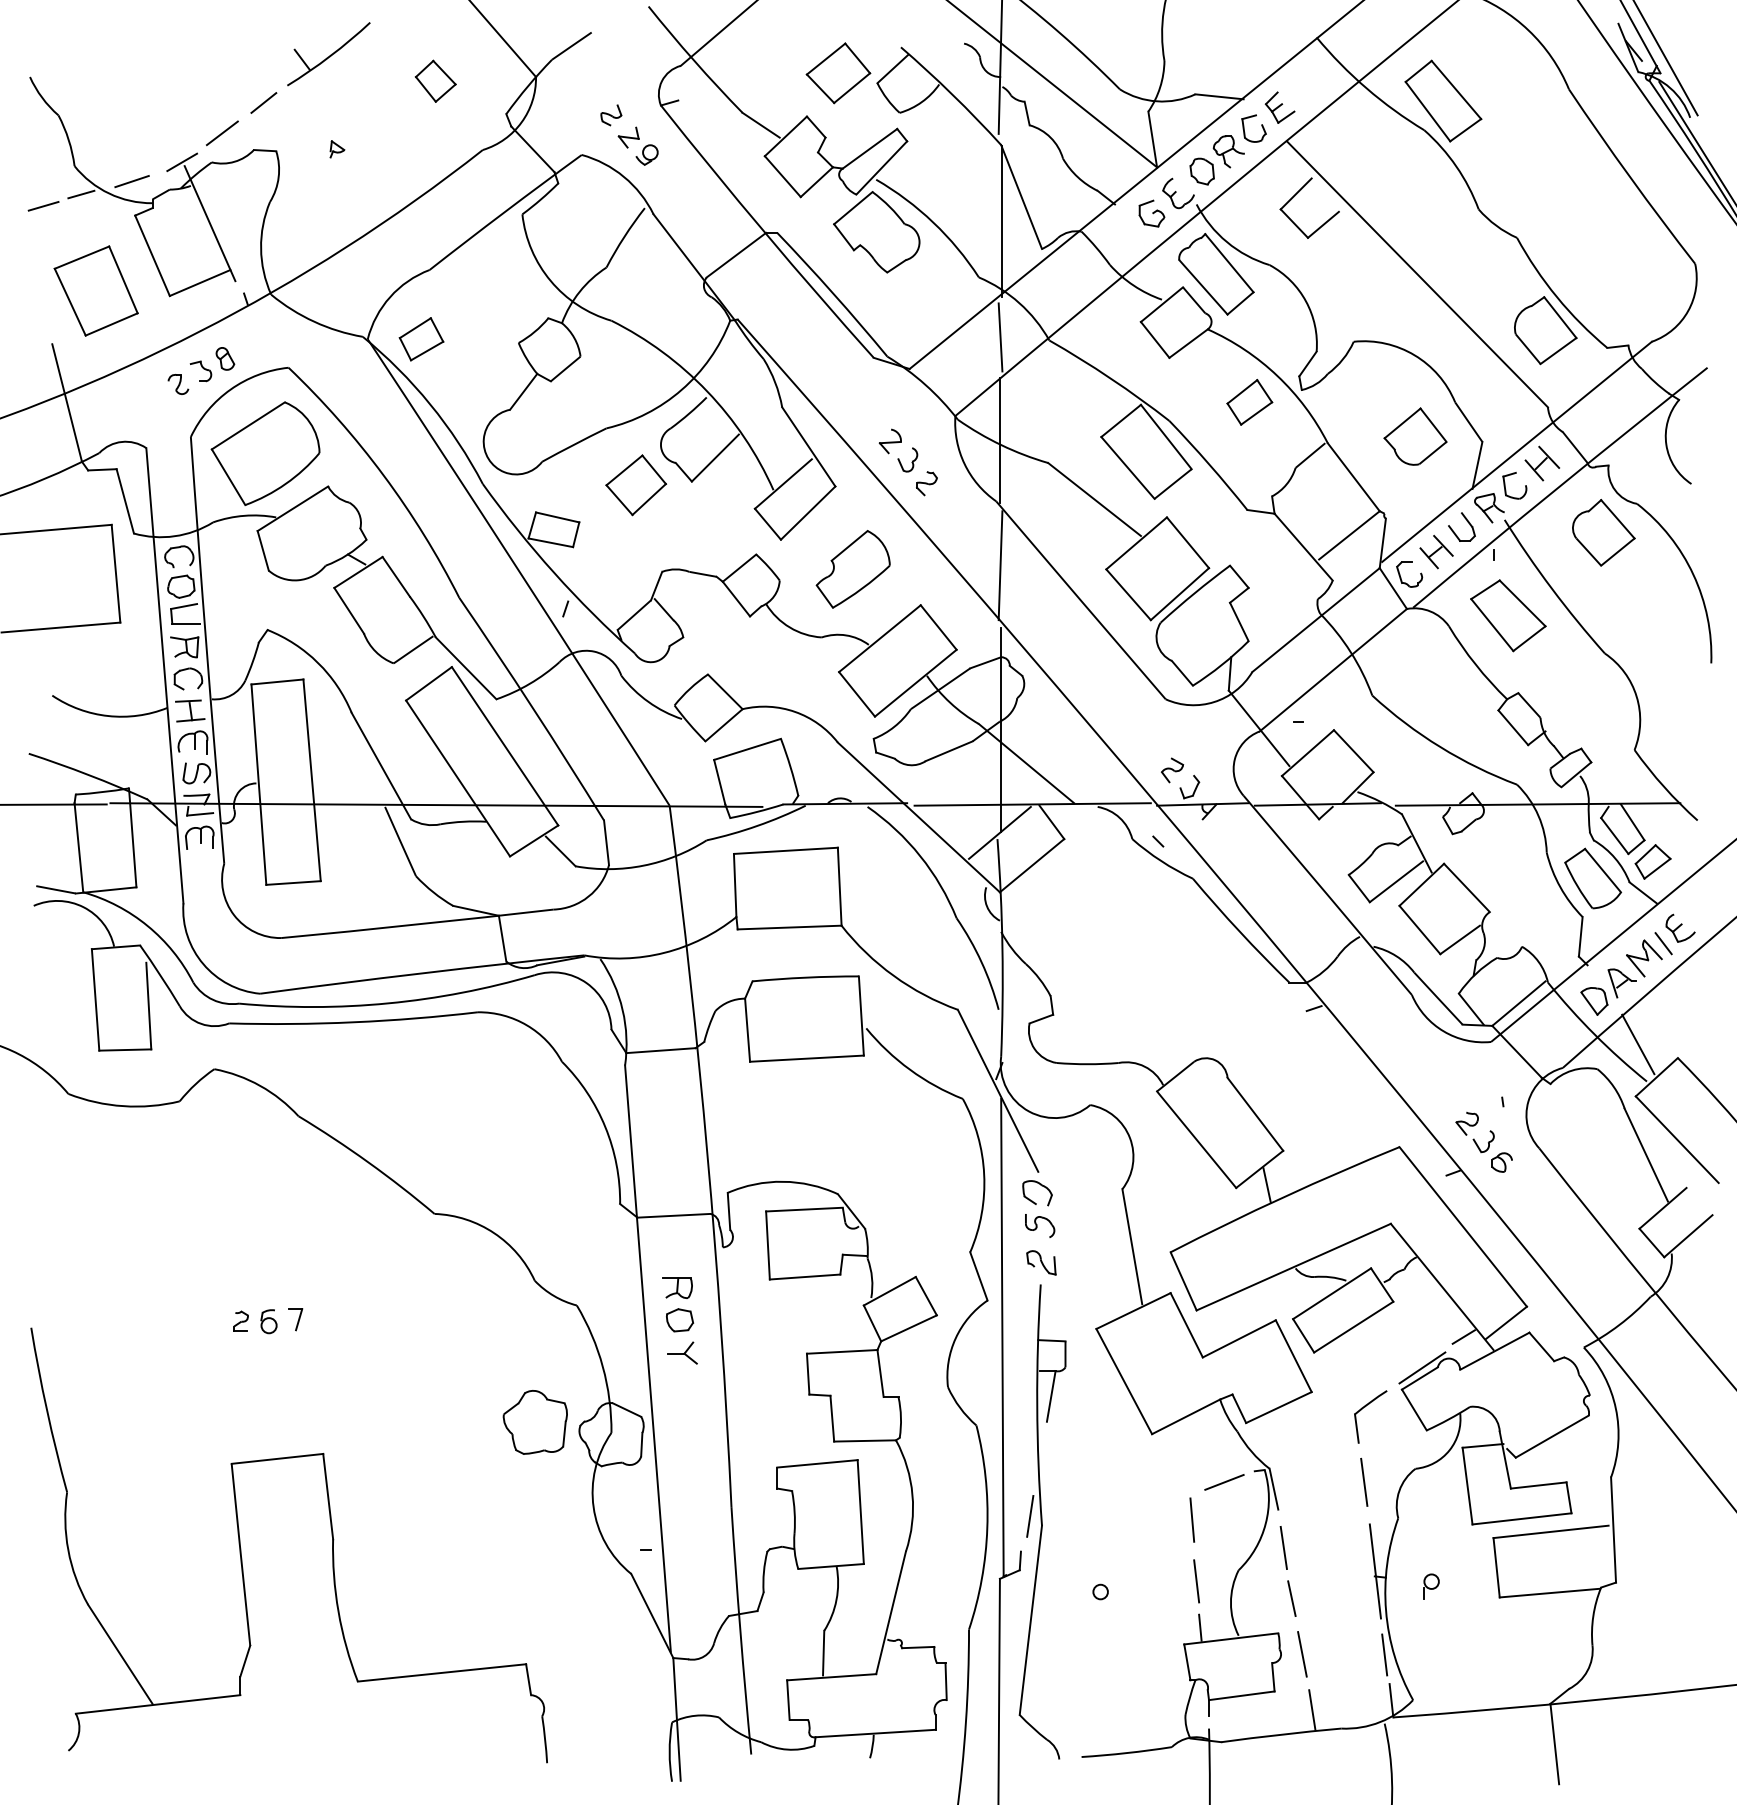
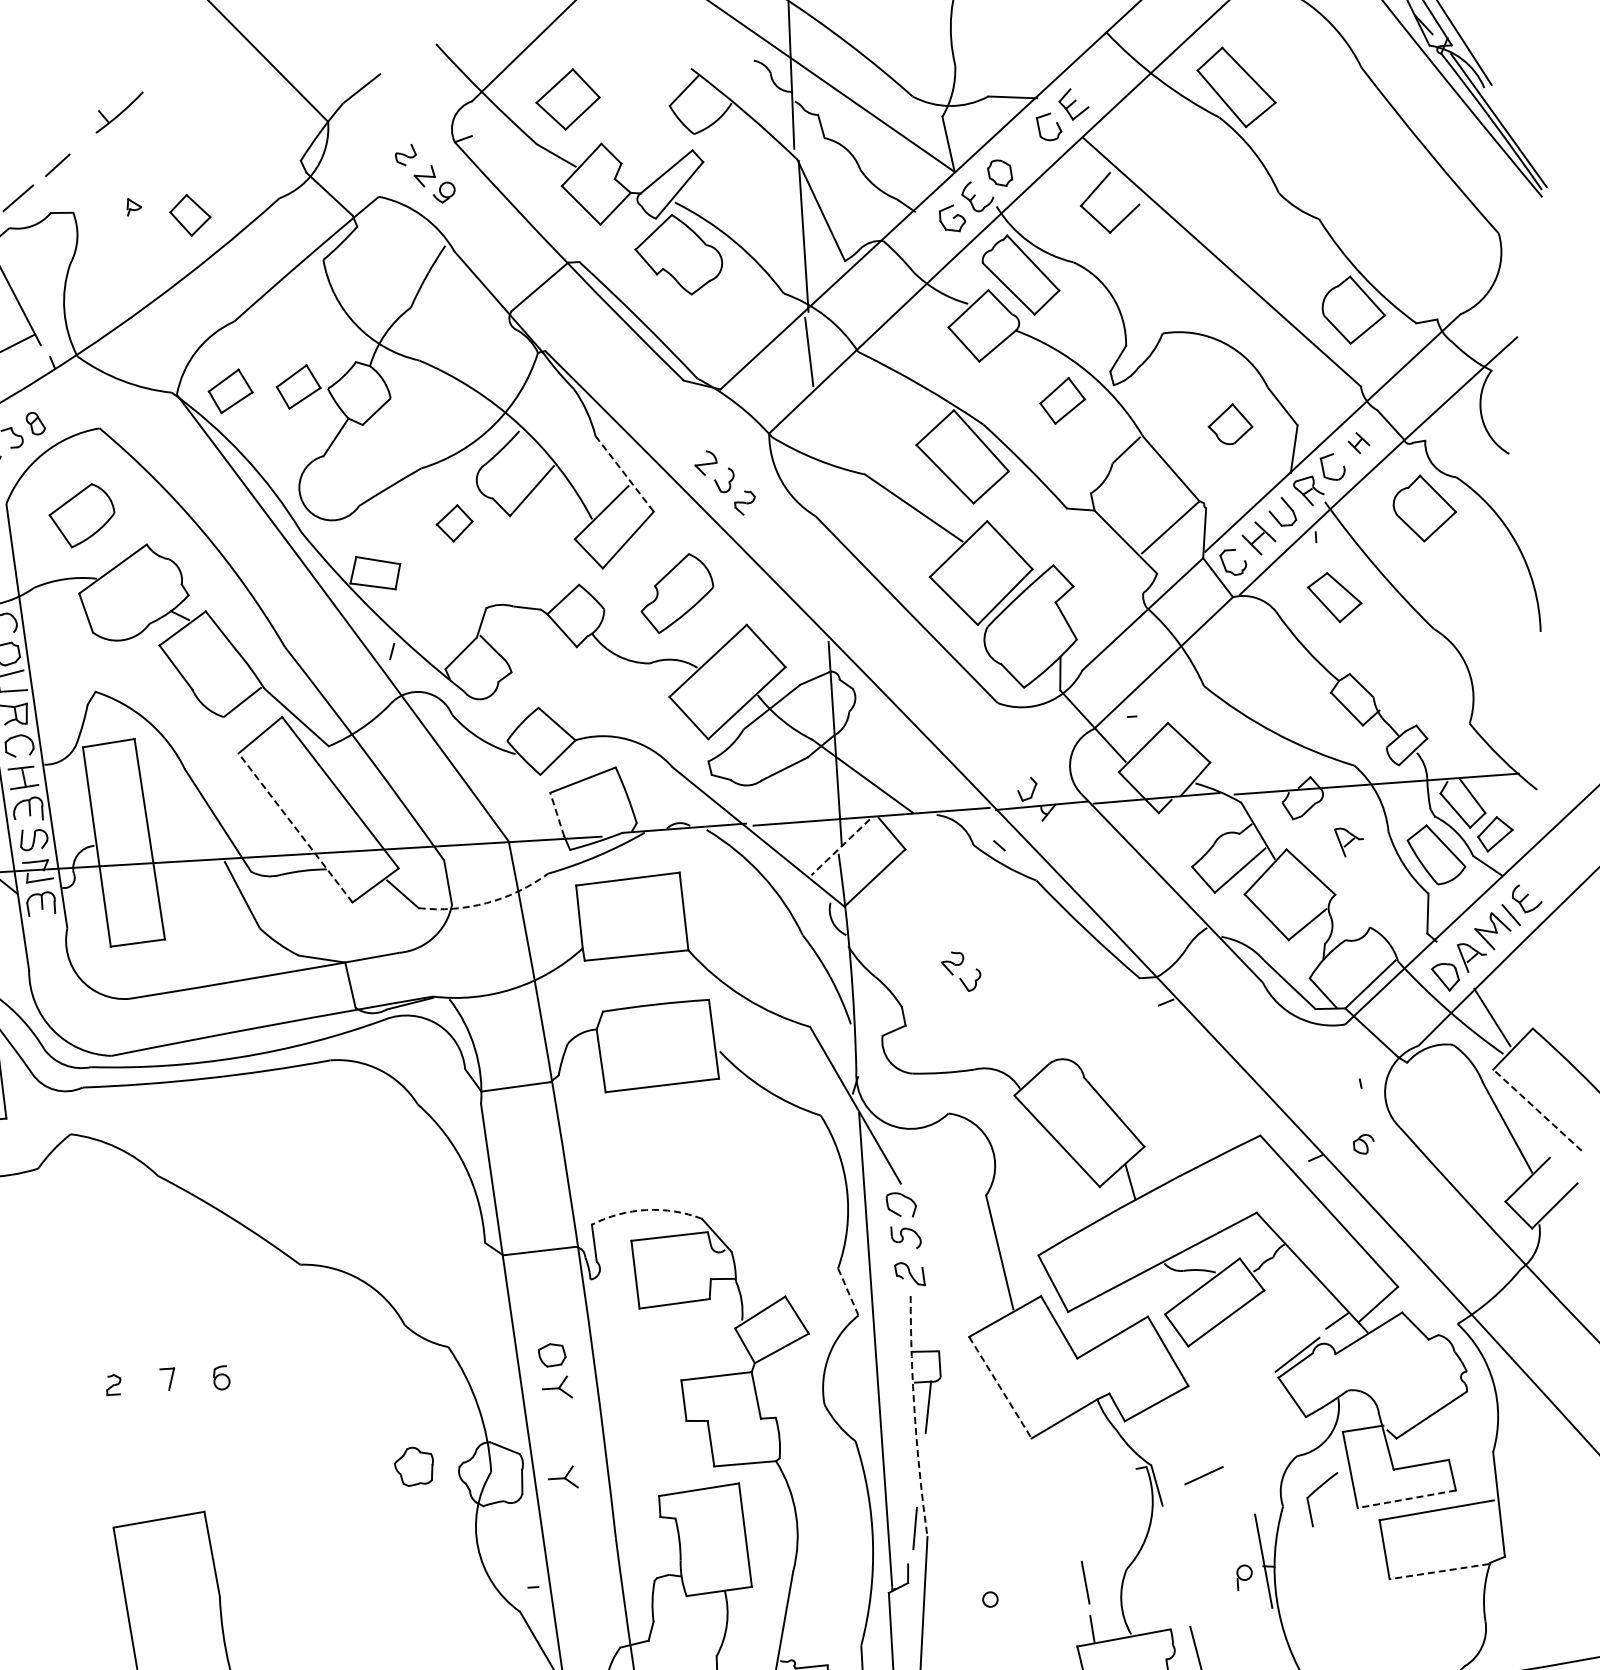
part: (328, 54) -> (119, 112), size x0.6
part: (838, 73) -> (568, 99), moved
part: (435, 80) -> (190, 214), moved
part: (1228, 151) -> (1025, 151), removed
part: (489, 339) -> (298, 387), added
part: (1415, 436) -> (1230, 424), size x0.7
line: (999, 439) -> (814, 454), removed
line: (808, 446) -> (624, 473), solid -> dashed
part: (265, 453) -> (82, 515), size x0.6
part: (1542, 463) -> (1359, 443), size x0.6
part: (636, 485) -> (454, 523), size x0.6
line: (1000, 565) -> (823, 580), removed
part: (1508, 615) -> (1334, 597), size x0.7
part: (1172, 770) -> (1009, 773), removed
line: (458, 778) -> (295, 827), solid -> dashed
line: (719, 782) -> (557, 815), solid -> dashed
line: (999, 833) -> (840, 847), solid -> dashed
part: (1506, 860) -> (1348, 842), added
arc: (643, 865) -> (486, 902), solid -> dashed
part: (1474, 1132) -> (960, 971), moved
line: (1677, 1139) -> (1537, 1109), solid -> dashed
arc: (782, 1181) -> (645, 1209), solid -> dashed
line: (978, 1276) -> (847, 1292), solid -> dashed
part: (677, 1287) -> (547, 1322), removed
part: (268, 1321) -> (221, 1377), moved
line: (1124, 1382) -> (1000, 1388), solid -> dashed
arc: (1037, 1405) -> (915, 1417), solid -> dashed
part: (1365, 1407) -> (1317, 1490), moved
part: (534, 1422) -> (413, 1466), size x0.6
part: (682, 1442) -> (562, 1477), added
line: (1364, 1481) -> (1246, 1472), removed
line: (1224, 1482) -> (1204, 1475), moved
line: (1522, 1518) -> (1407, 1498), solid -> dashed
line: (1192, 1519) -> (1077, 1521), removed
line: (1283, 1547) -> (1170, 1543), removed
part: (1431, 1586) -> (1244, 1577), moved
line: (1549, 1593) -> (1439, 1572), solid -> dashed
line: (1291, 1598) -> (1181, 1593), removed
line: (1384, 1654) -> (1278, 1643), removed

